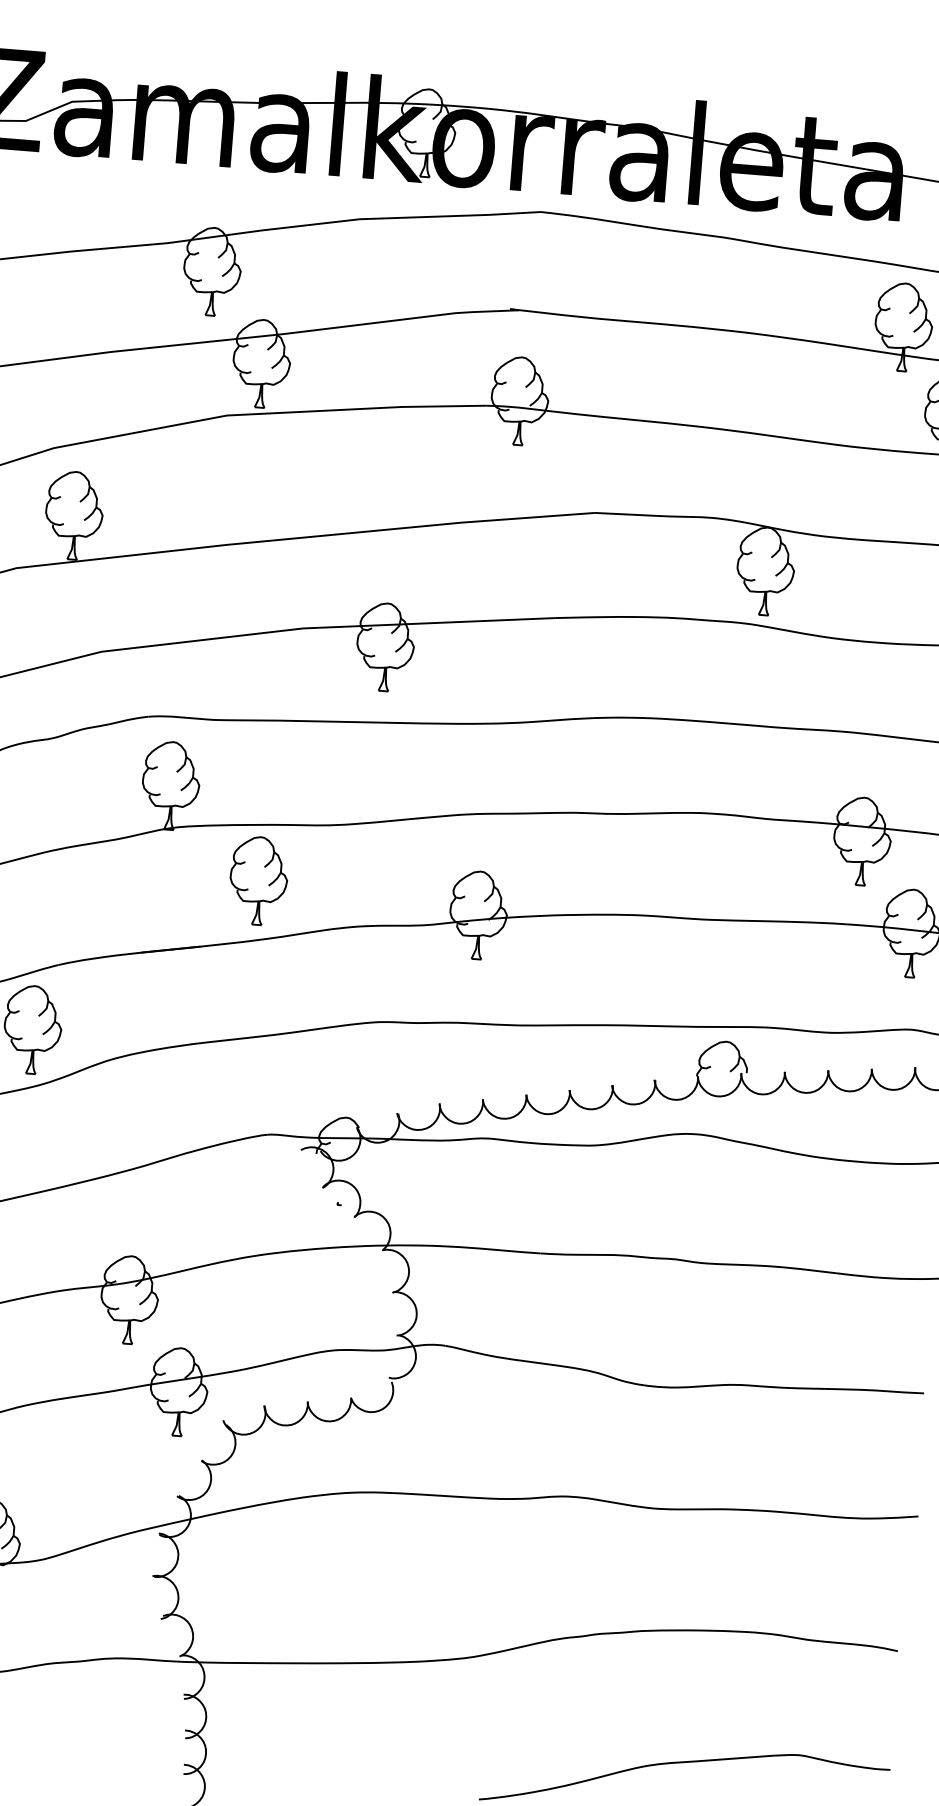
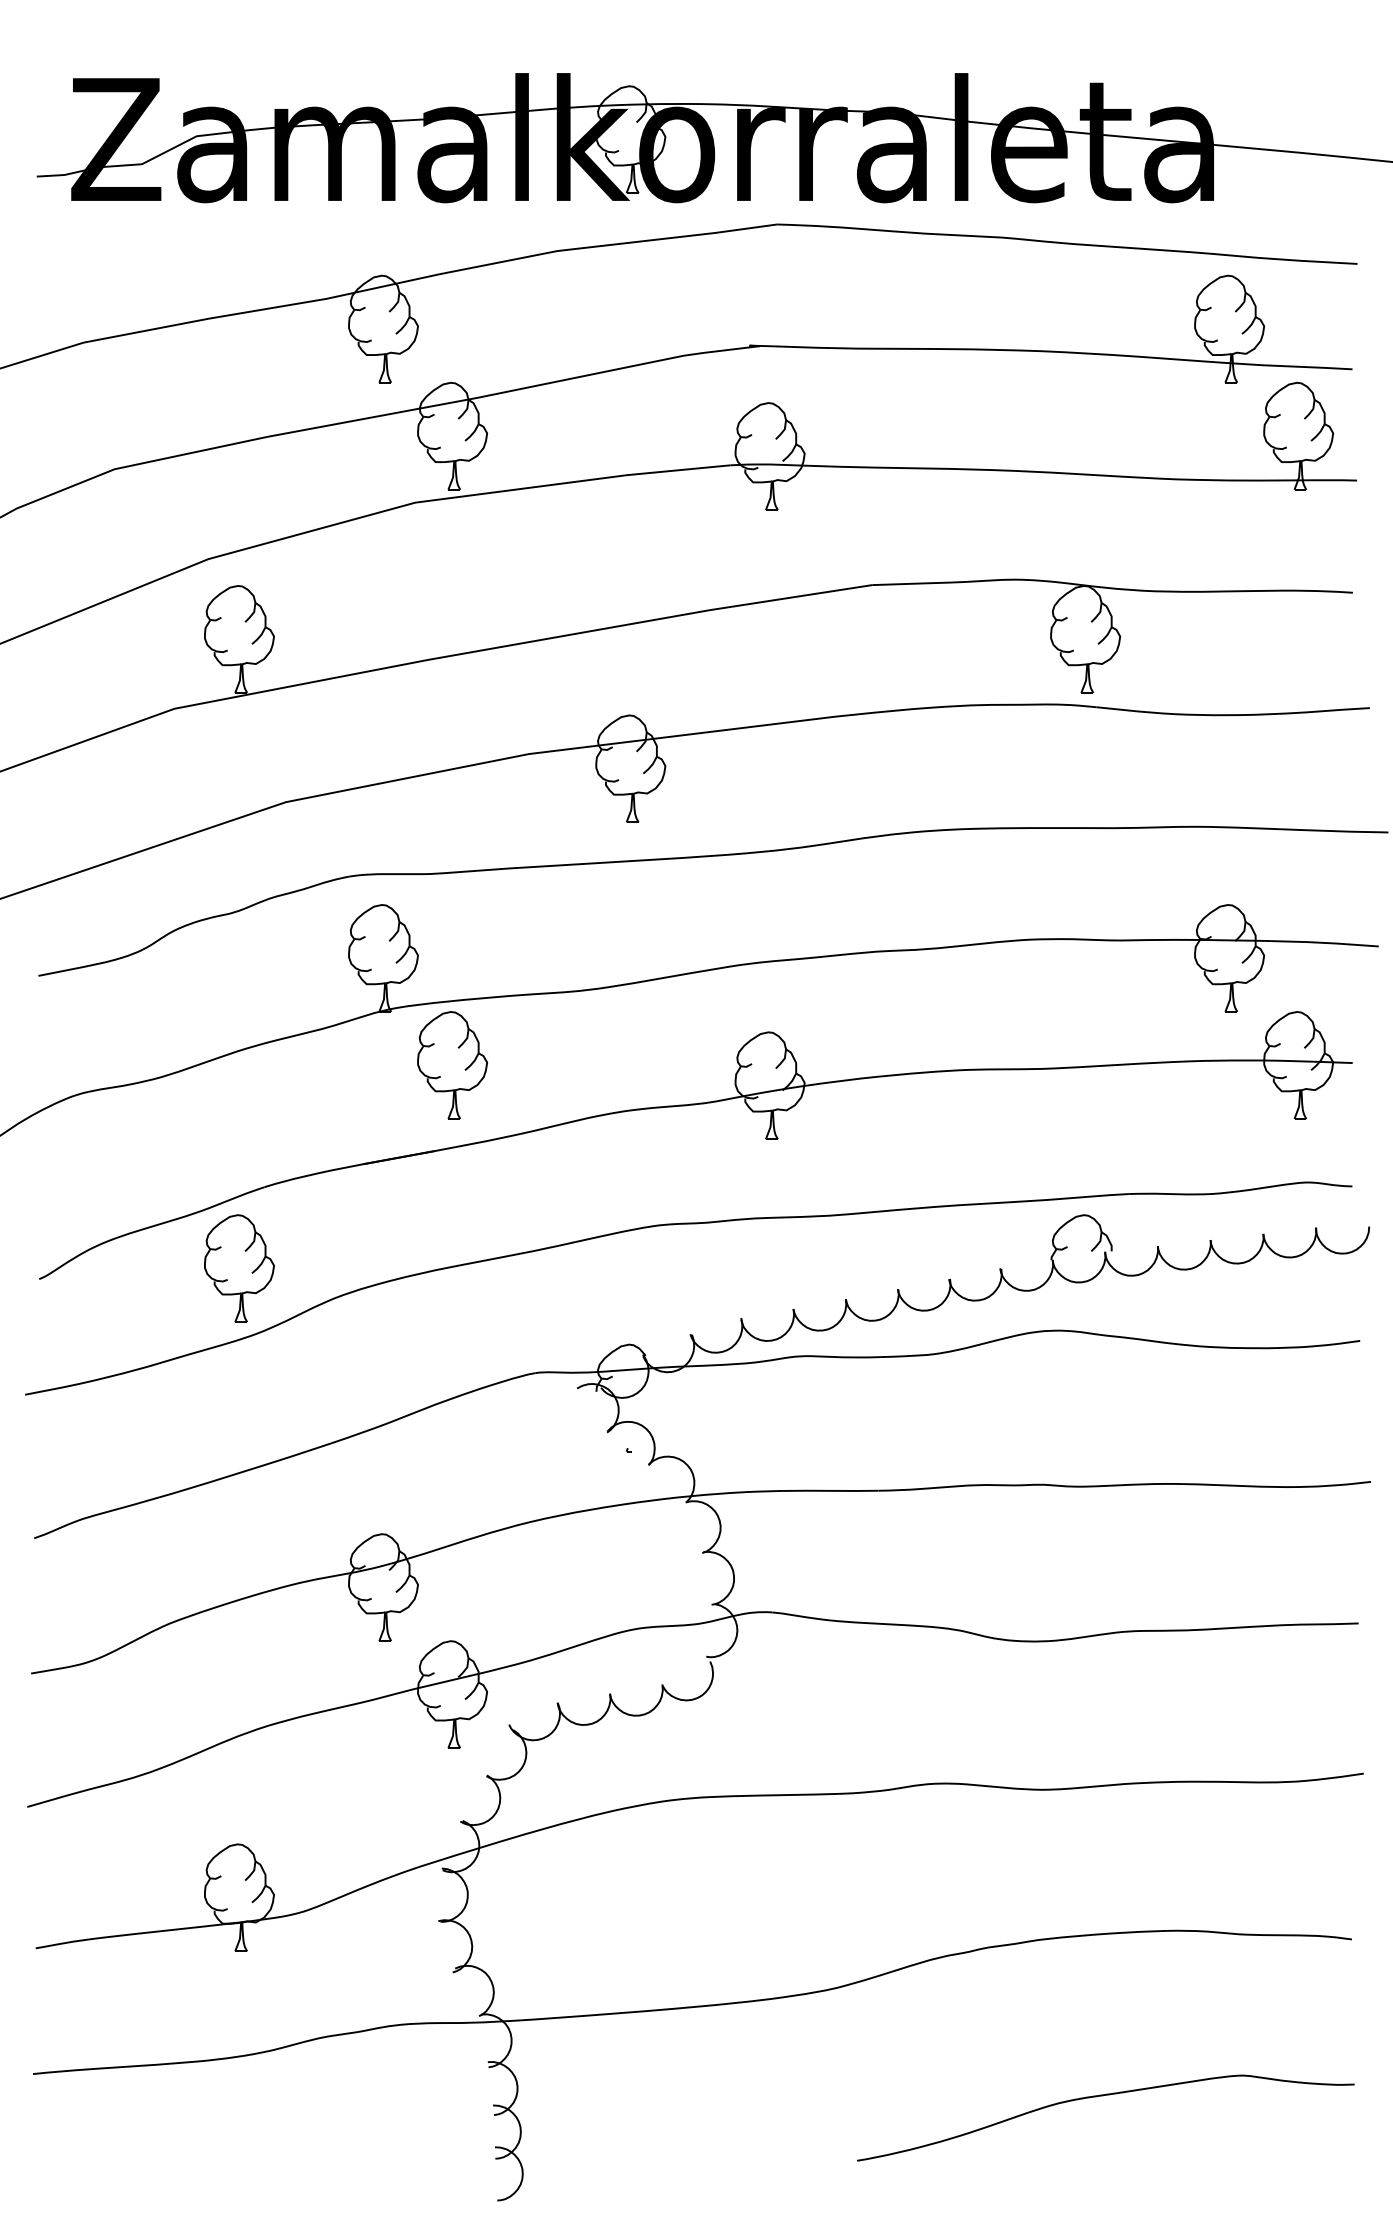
part: (258, 880) -> (452, 1065), moved

